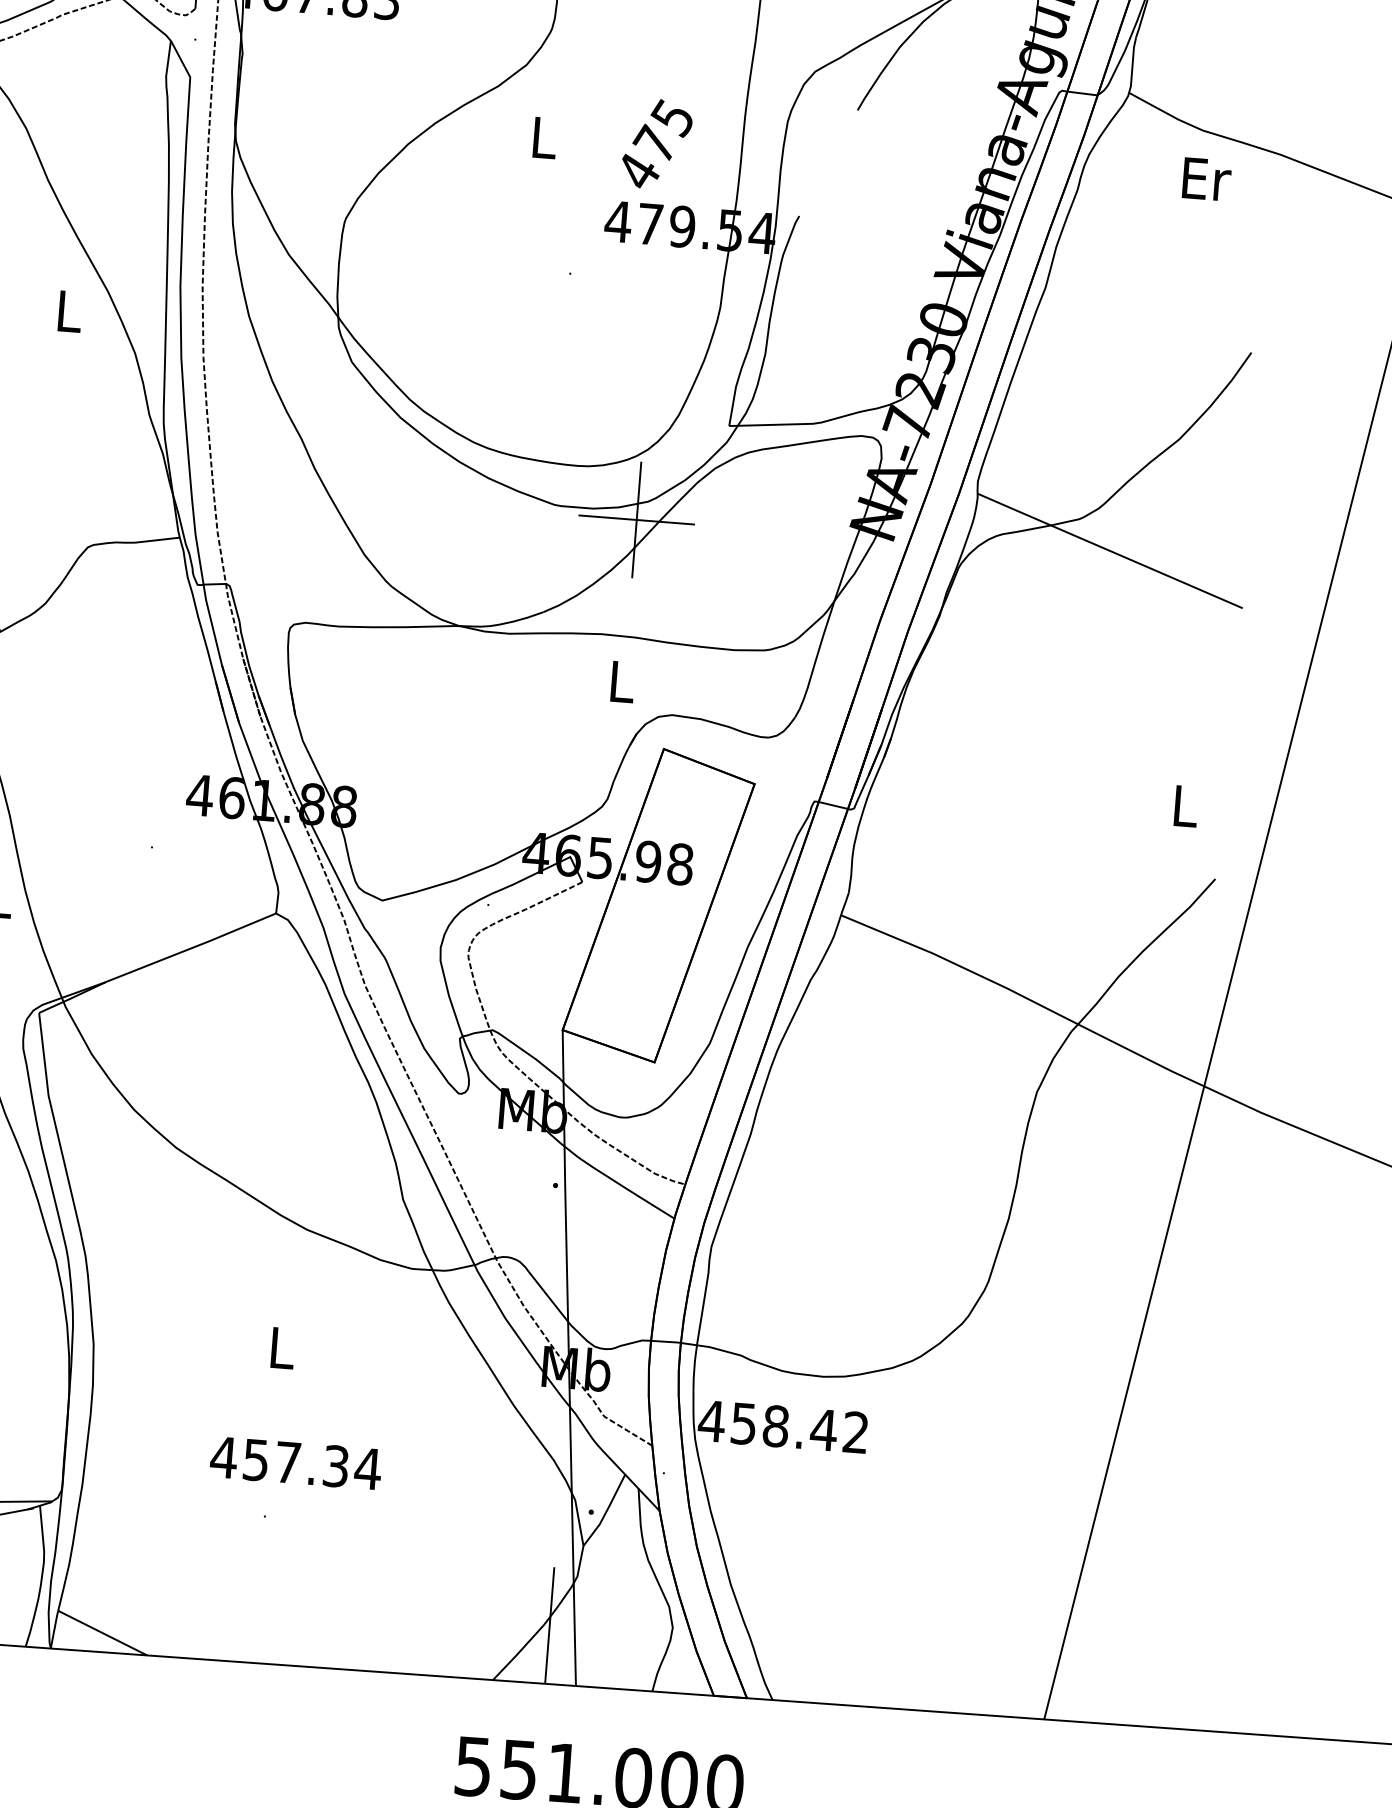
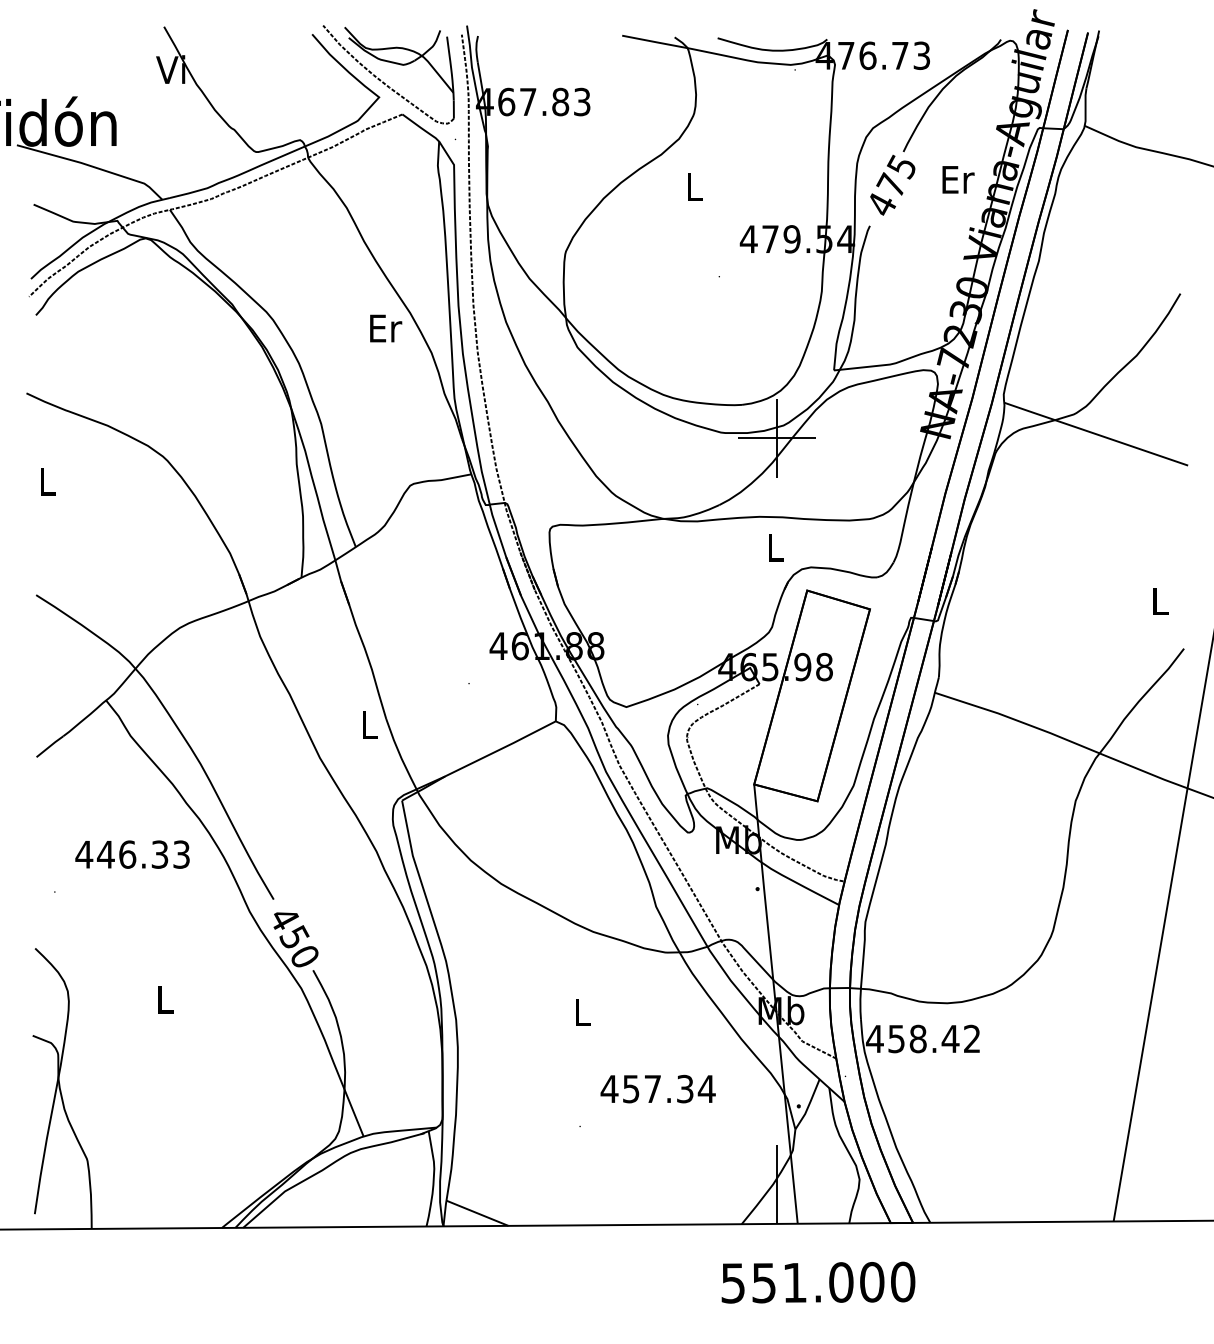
text: (656, 143) -> (892, 184), moved
text: (1207, 178) -> (958, 179), moved
text: (71, 311) -> (386, 328), L -> Er
text: (295, 1462) -> (657, 1088), moved

